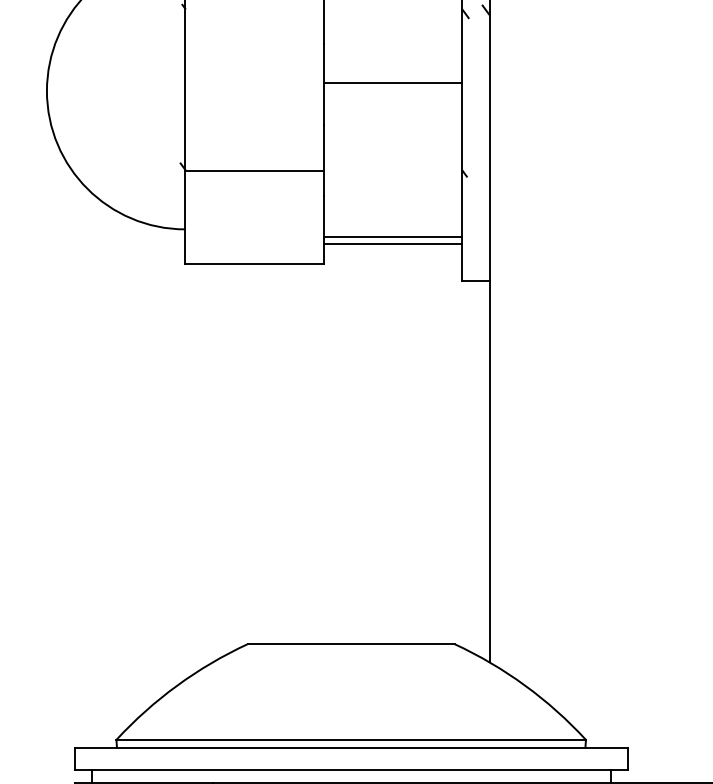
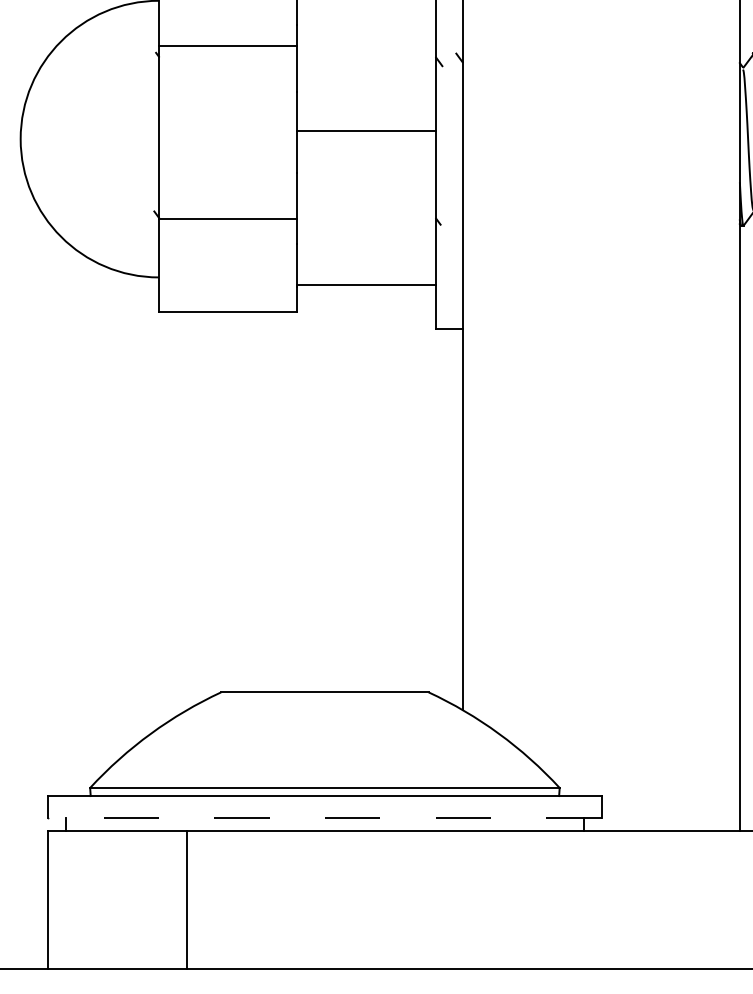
line: (392, 244) -> (366, 292), removed
line: (350, 770) -> (324, 818), solid -> dashed

